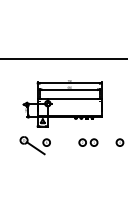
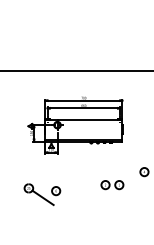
part: (88, 142) -> (112, 185), moved
part: (35, 145) -> (42, 194), moved

